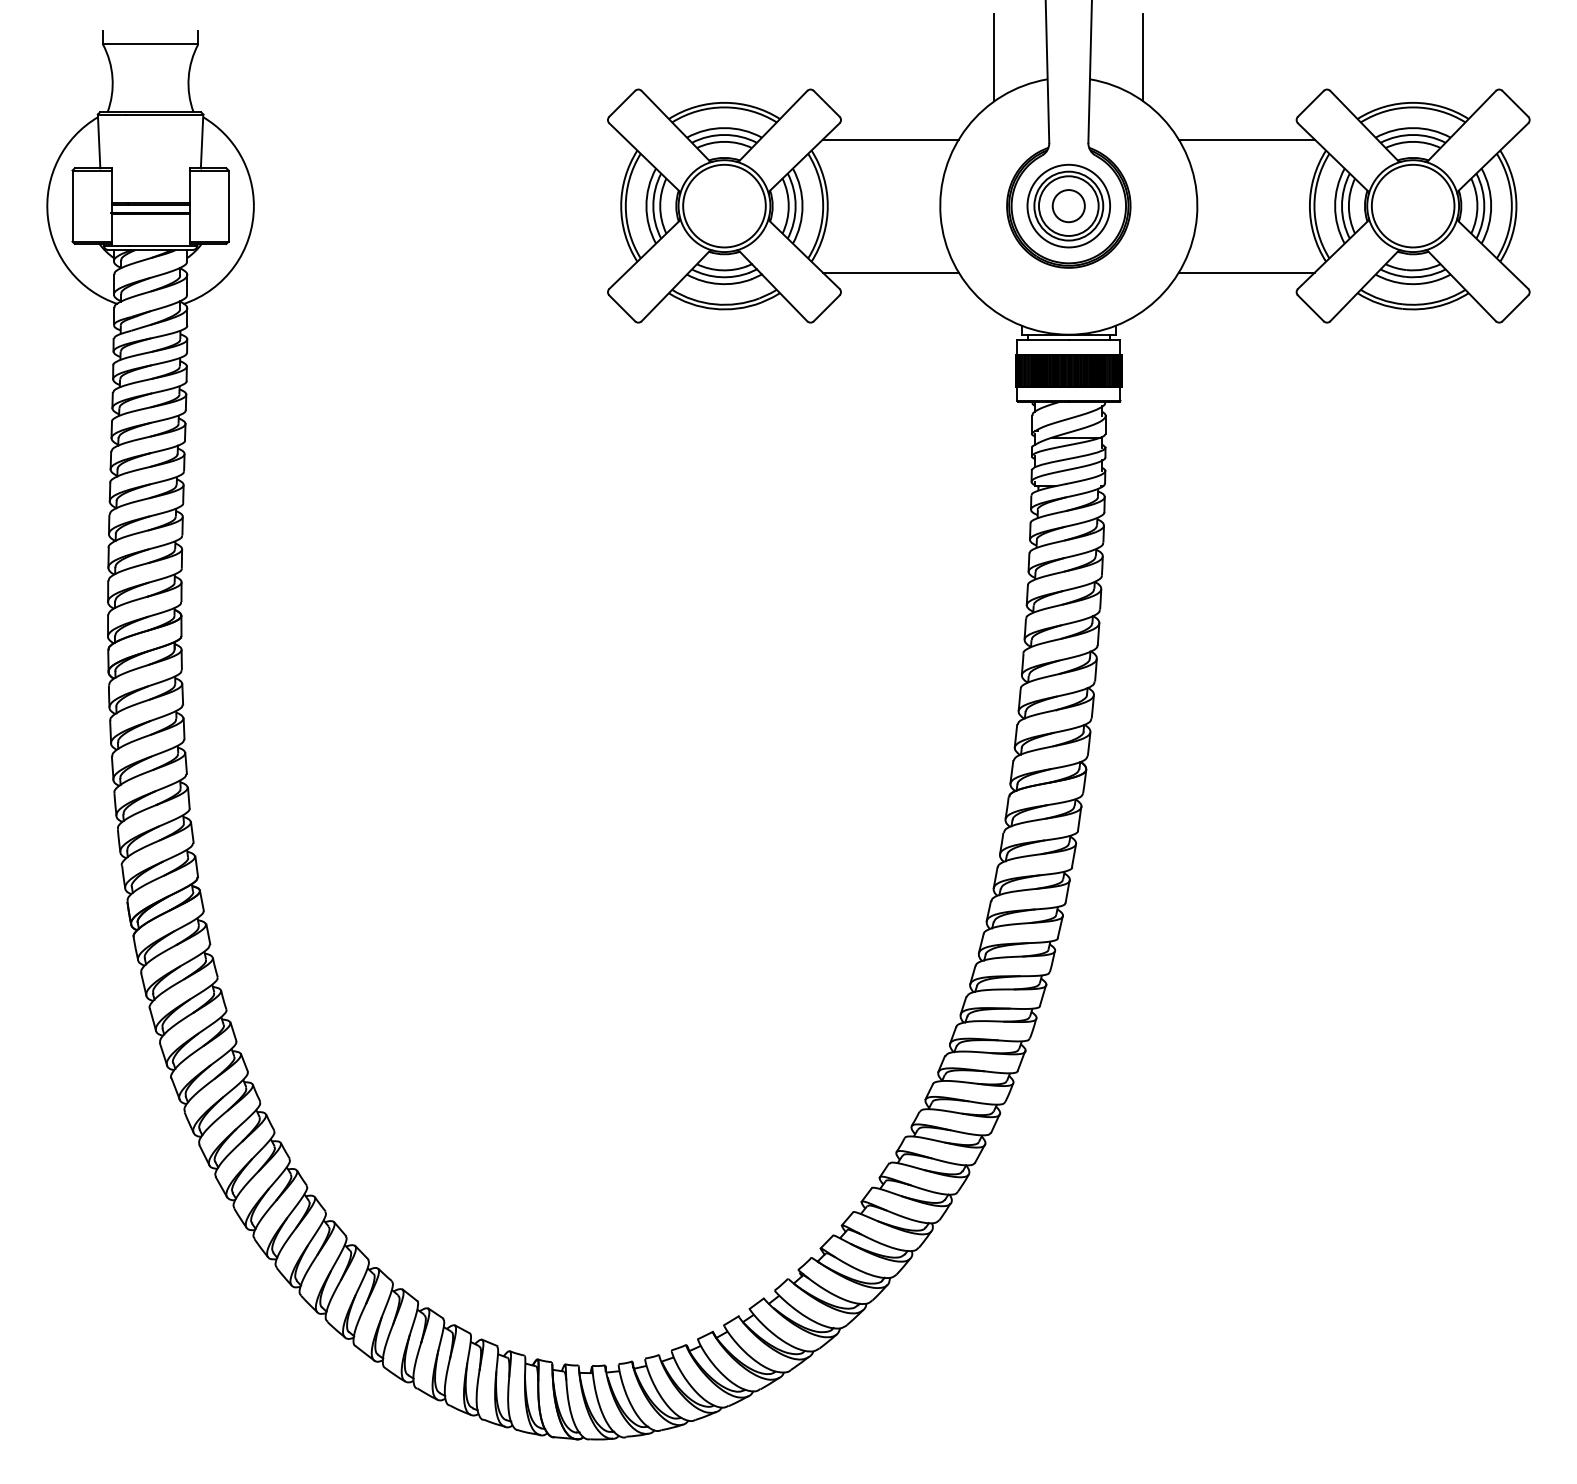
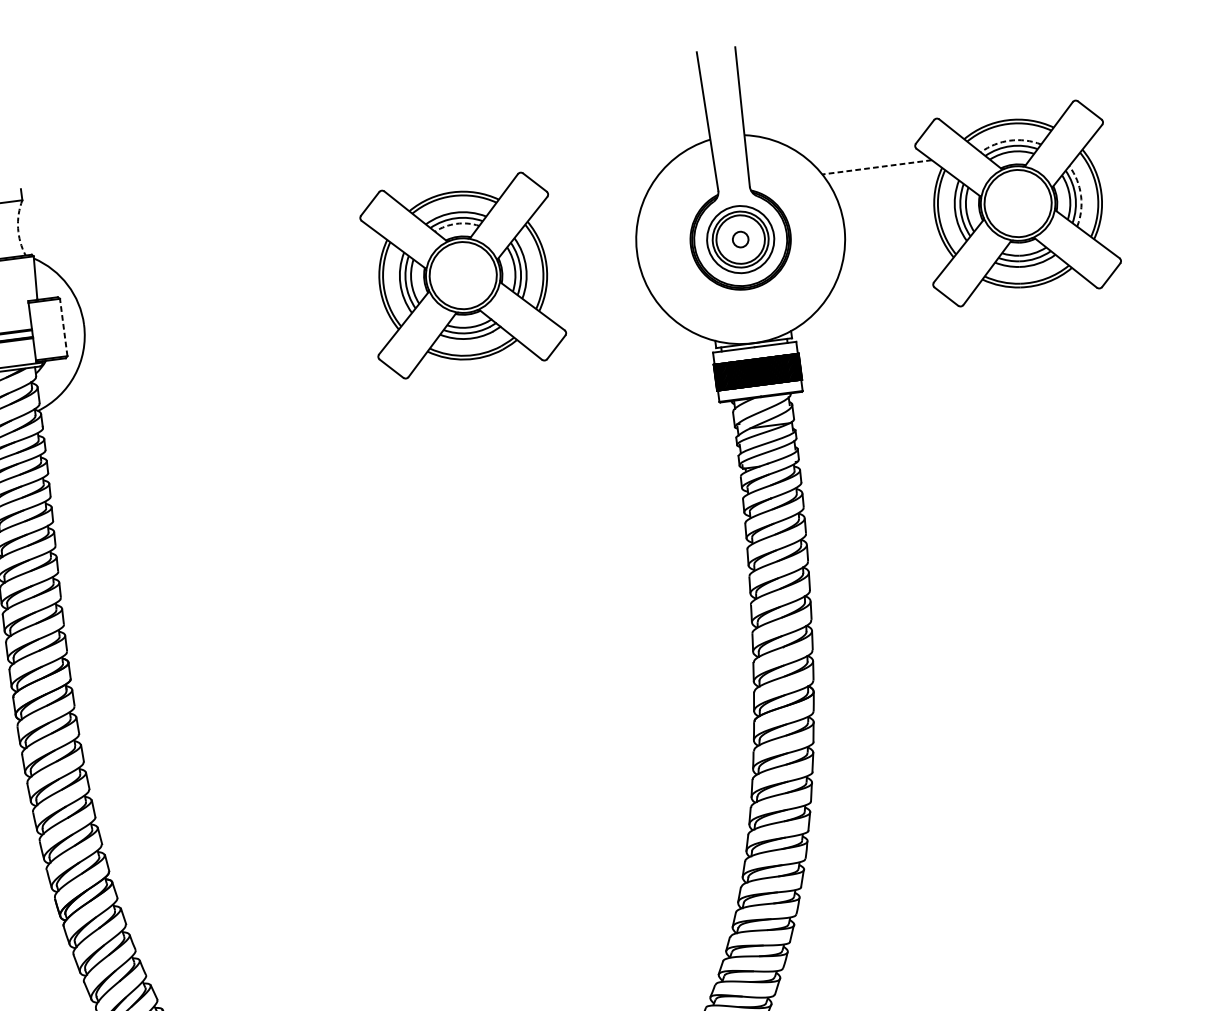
line: (994, 57) -> (665, 127), removed
line: (1143, 57) -> (785, 112), removed
arc: (188, 77) -> (17, 228), solid -> dashed
arc: (1413, 128) -> (1010, 140), solid -> dashed
line: (890, 139) -> (590, 204), removed
line: (1246, 139) -> (876, 167), solid -> dashed
arc: (724, 141) -> (456, 223), solid -> dashed
line: (228, 206) -> (63, 327), solid -> dashed
circle: (1068, 206) -> (740, 239), size x0.6
arc: (1491, 206) -> (1081, 195), solid -> dashed
line: (890, 272) -> (603, 311), removed
line: (1246, 272) -> (890, 274), removed

